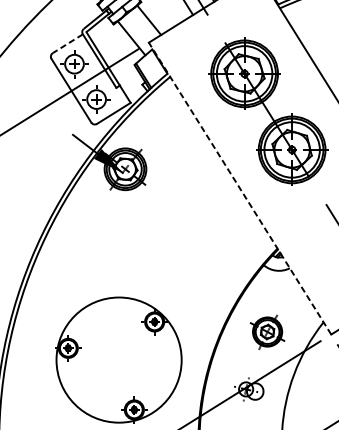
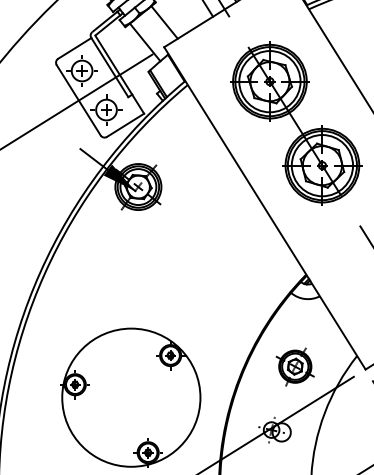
line: (67, 43) -> (74, 48), dashed -> solid
line: (239, 187) -> (264, 207), dashed -> solid

